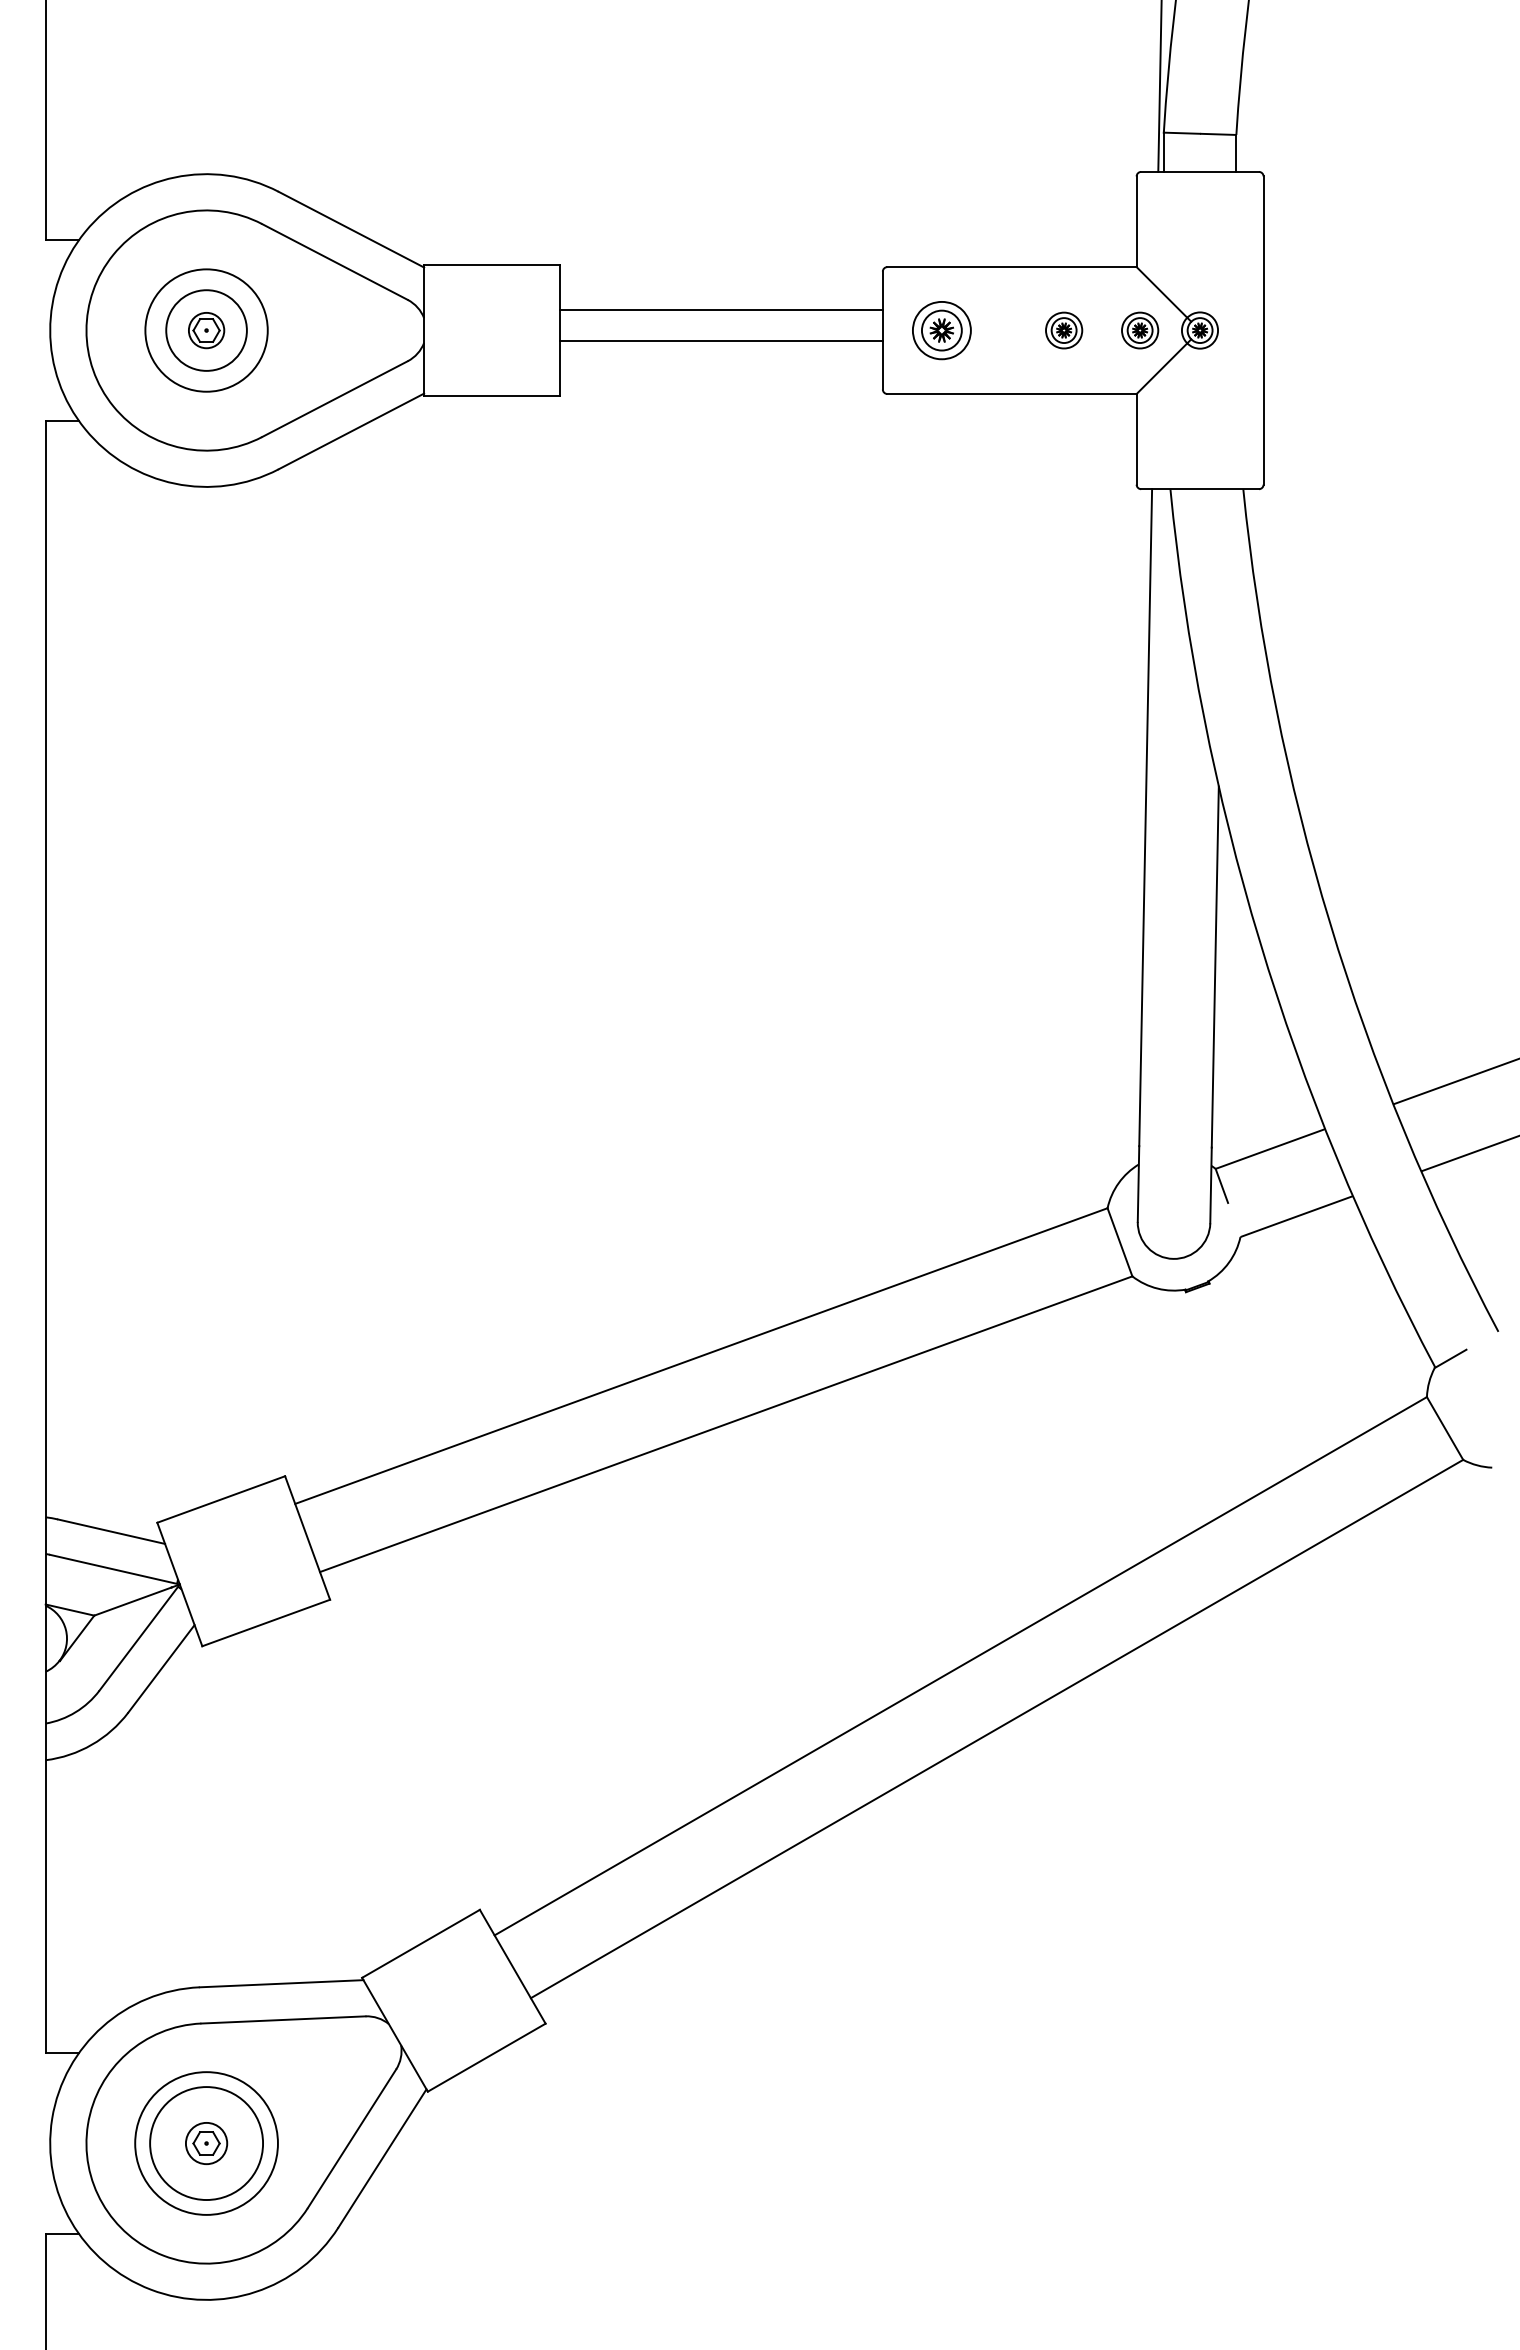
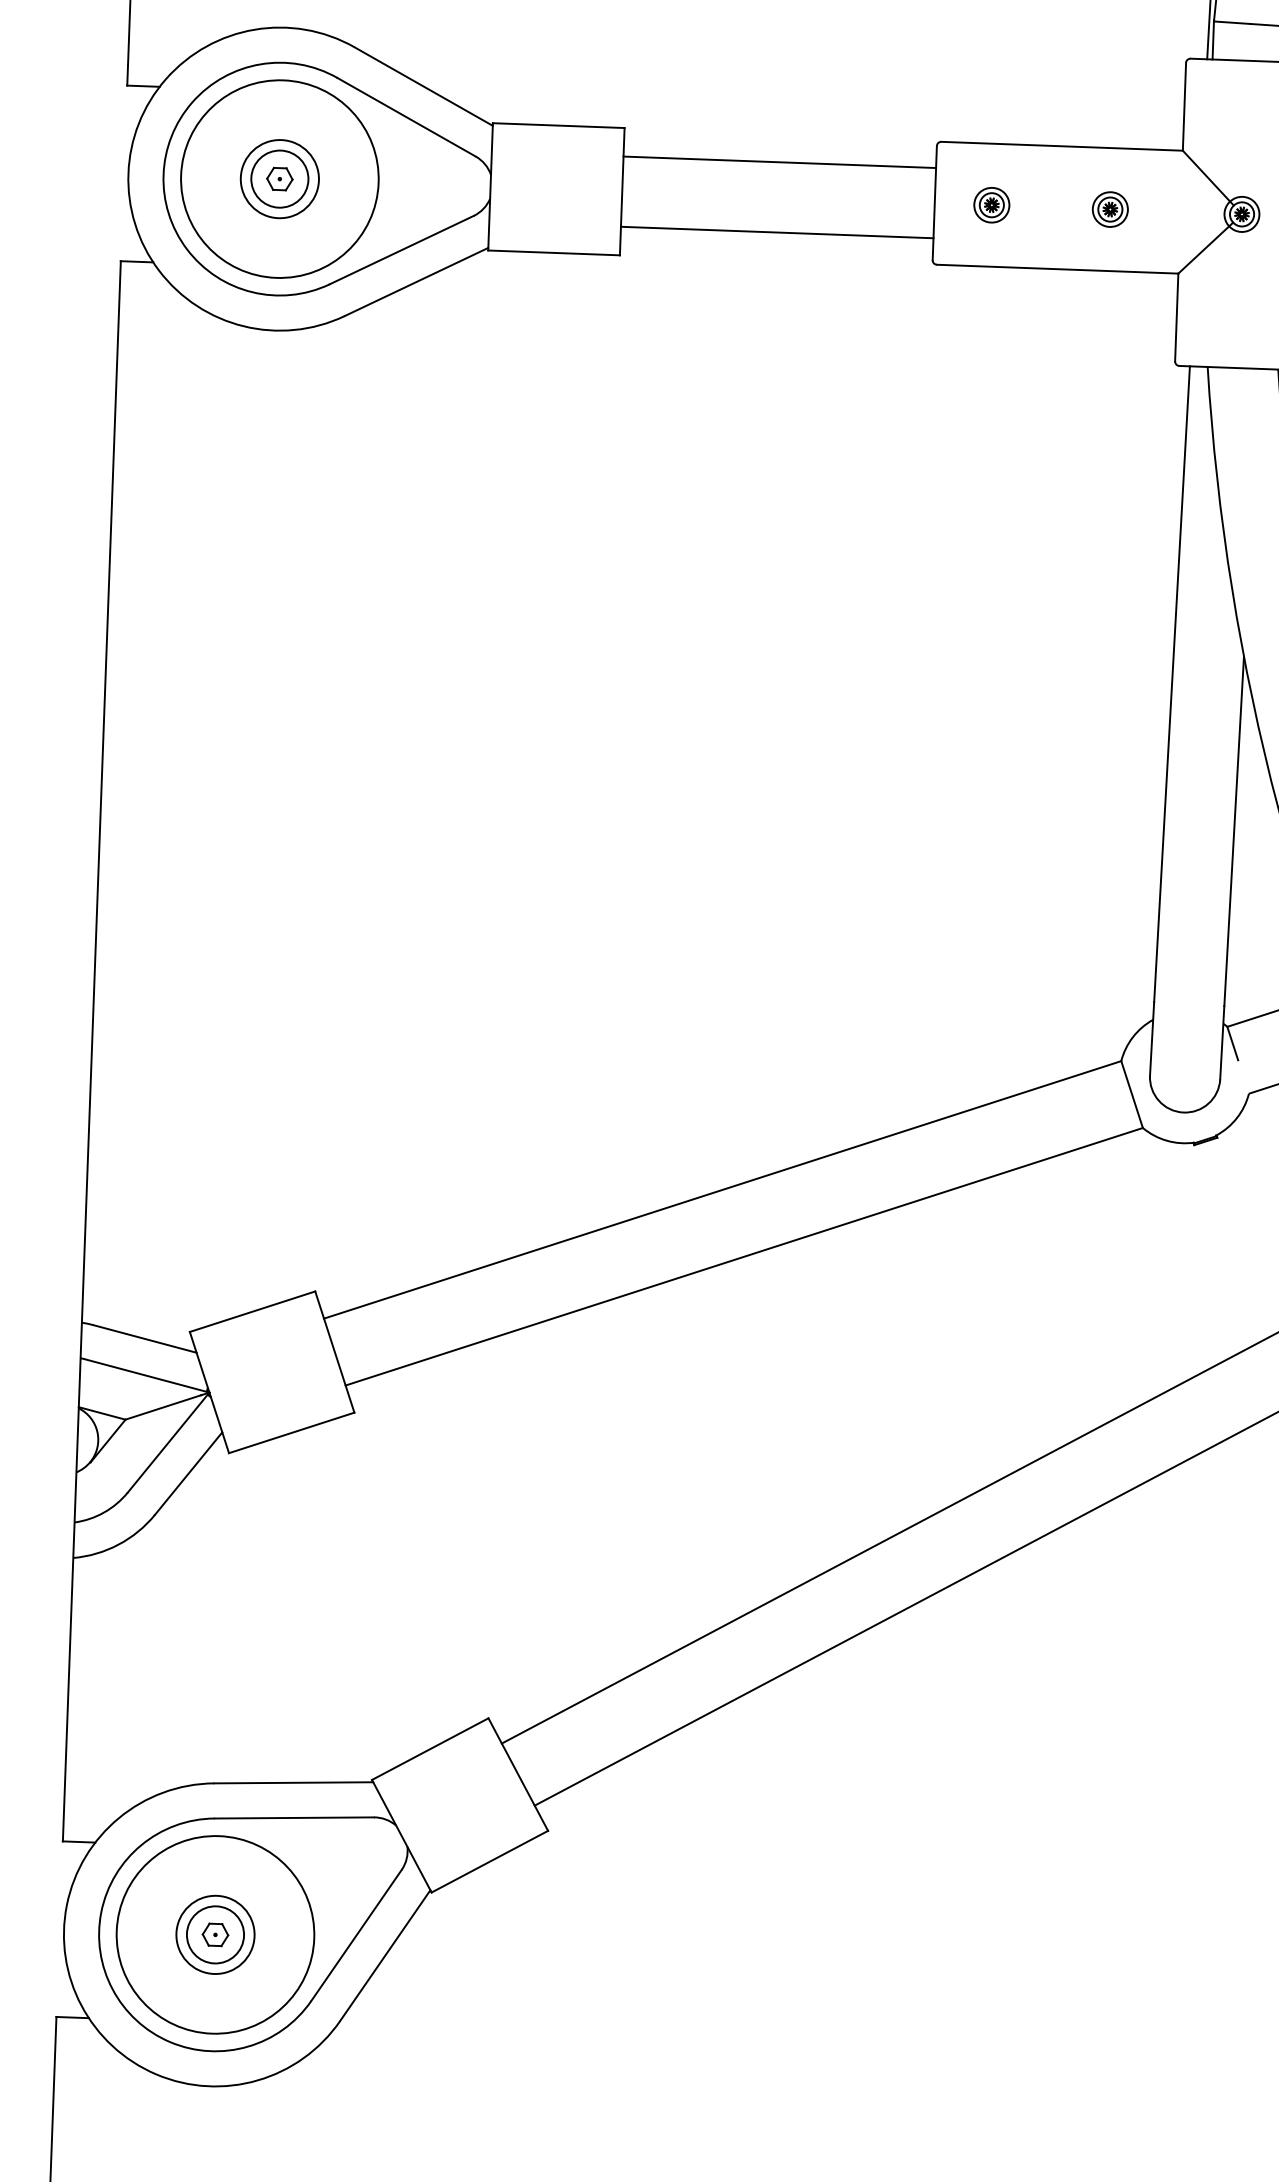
line: (721, 309) -> (777, 232), moved
circle: (206, 330) -> (279, 179), size x1.67
circle: (206, 330) -> (279, 179), size x1.67
part: (941, 330) -> (991, 205), size x0.62
part: (1140, 330) -> (1184, 212), removed
line: (721, 341) -> (779, 162), moved
circle: (206, 2143) -> (215, 1934), size x0.71
circle: (206, 2143) -> (215, 1934), size x1.43
circle: (206, 2143) -> (215, 1934), size x1.43

